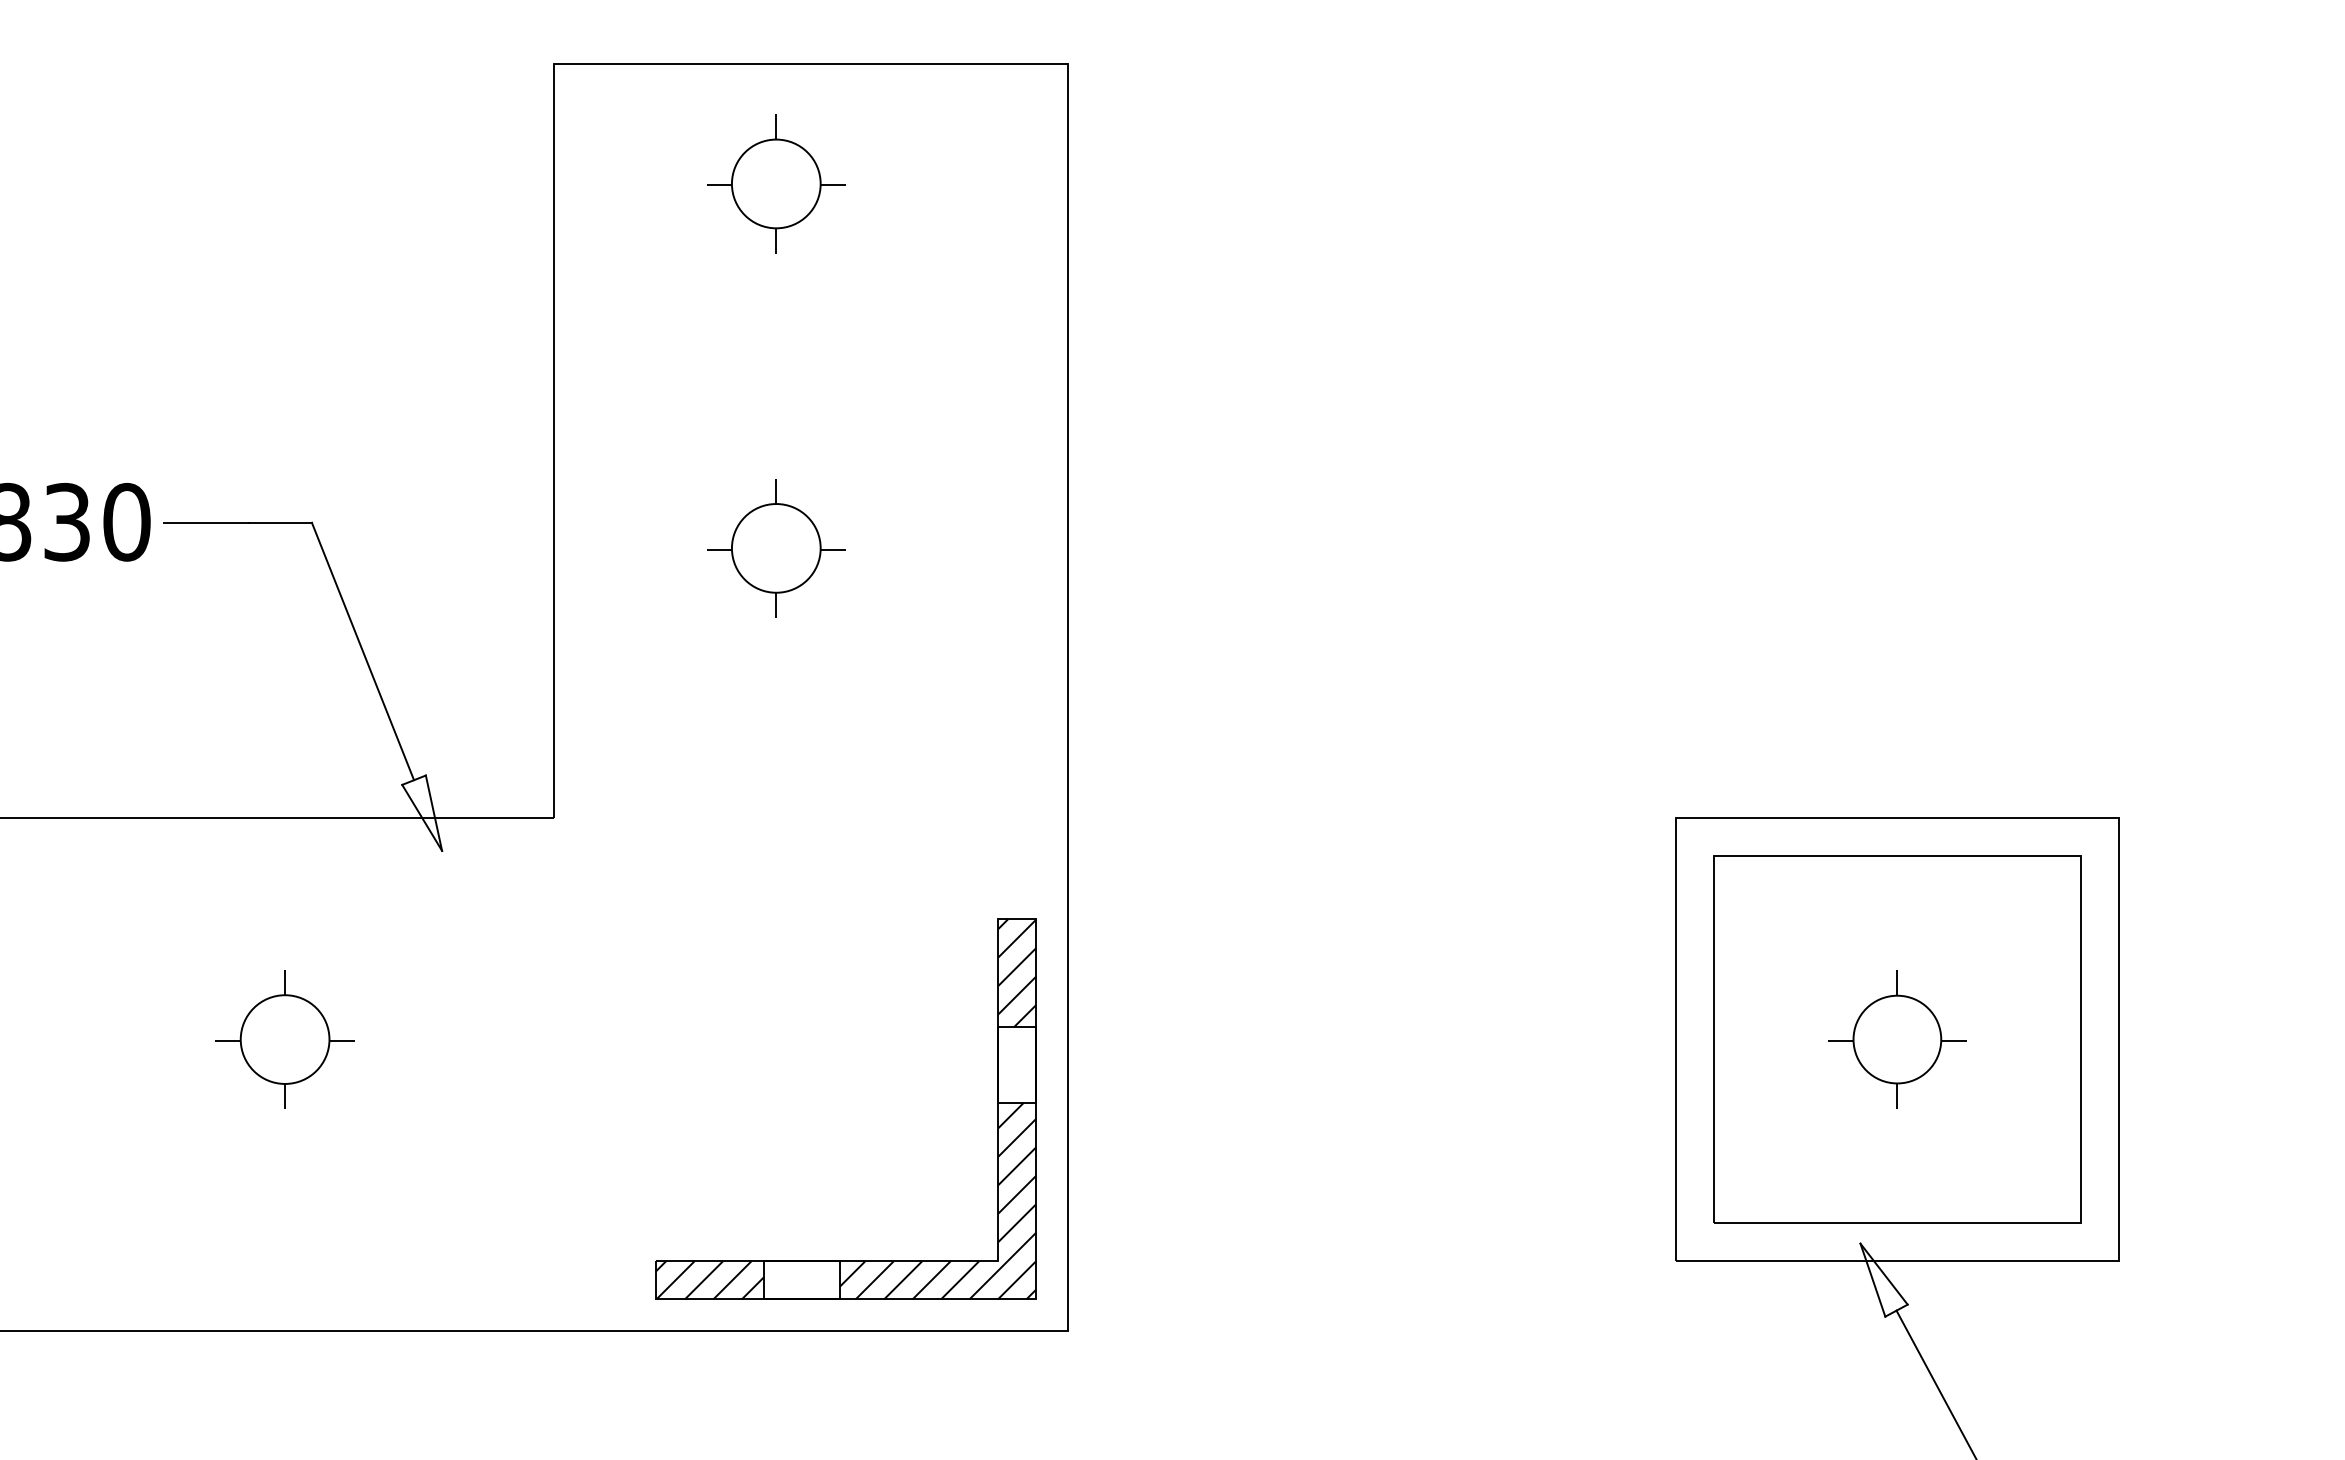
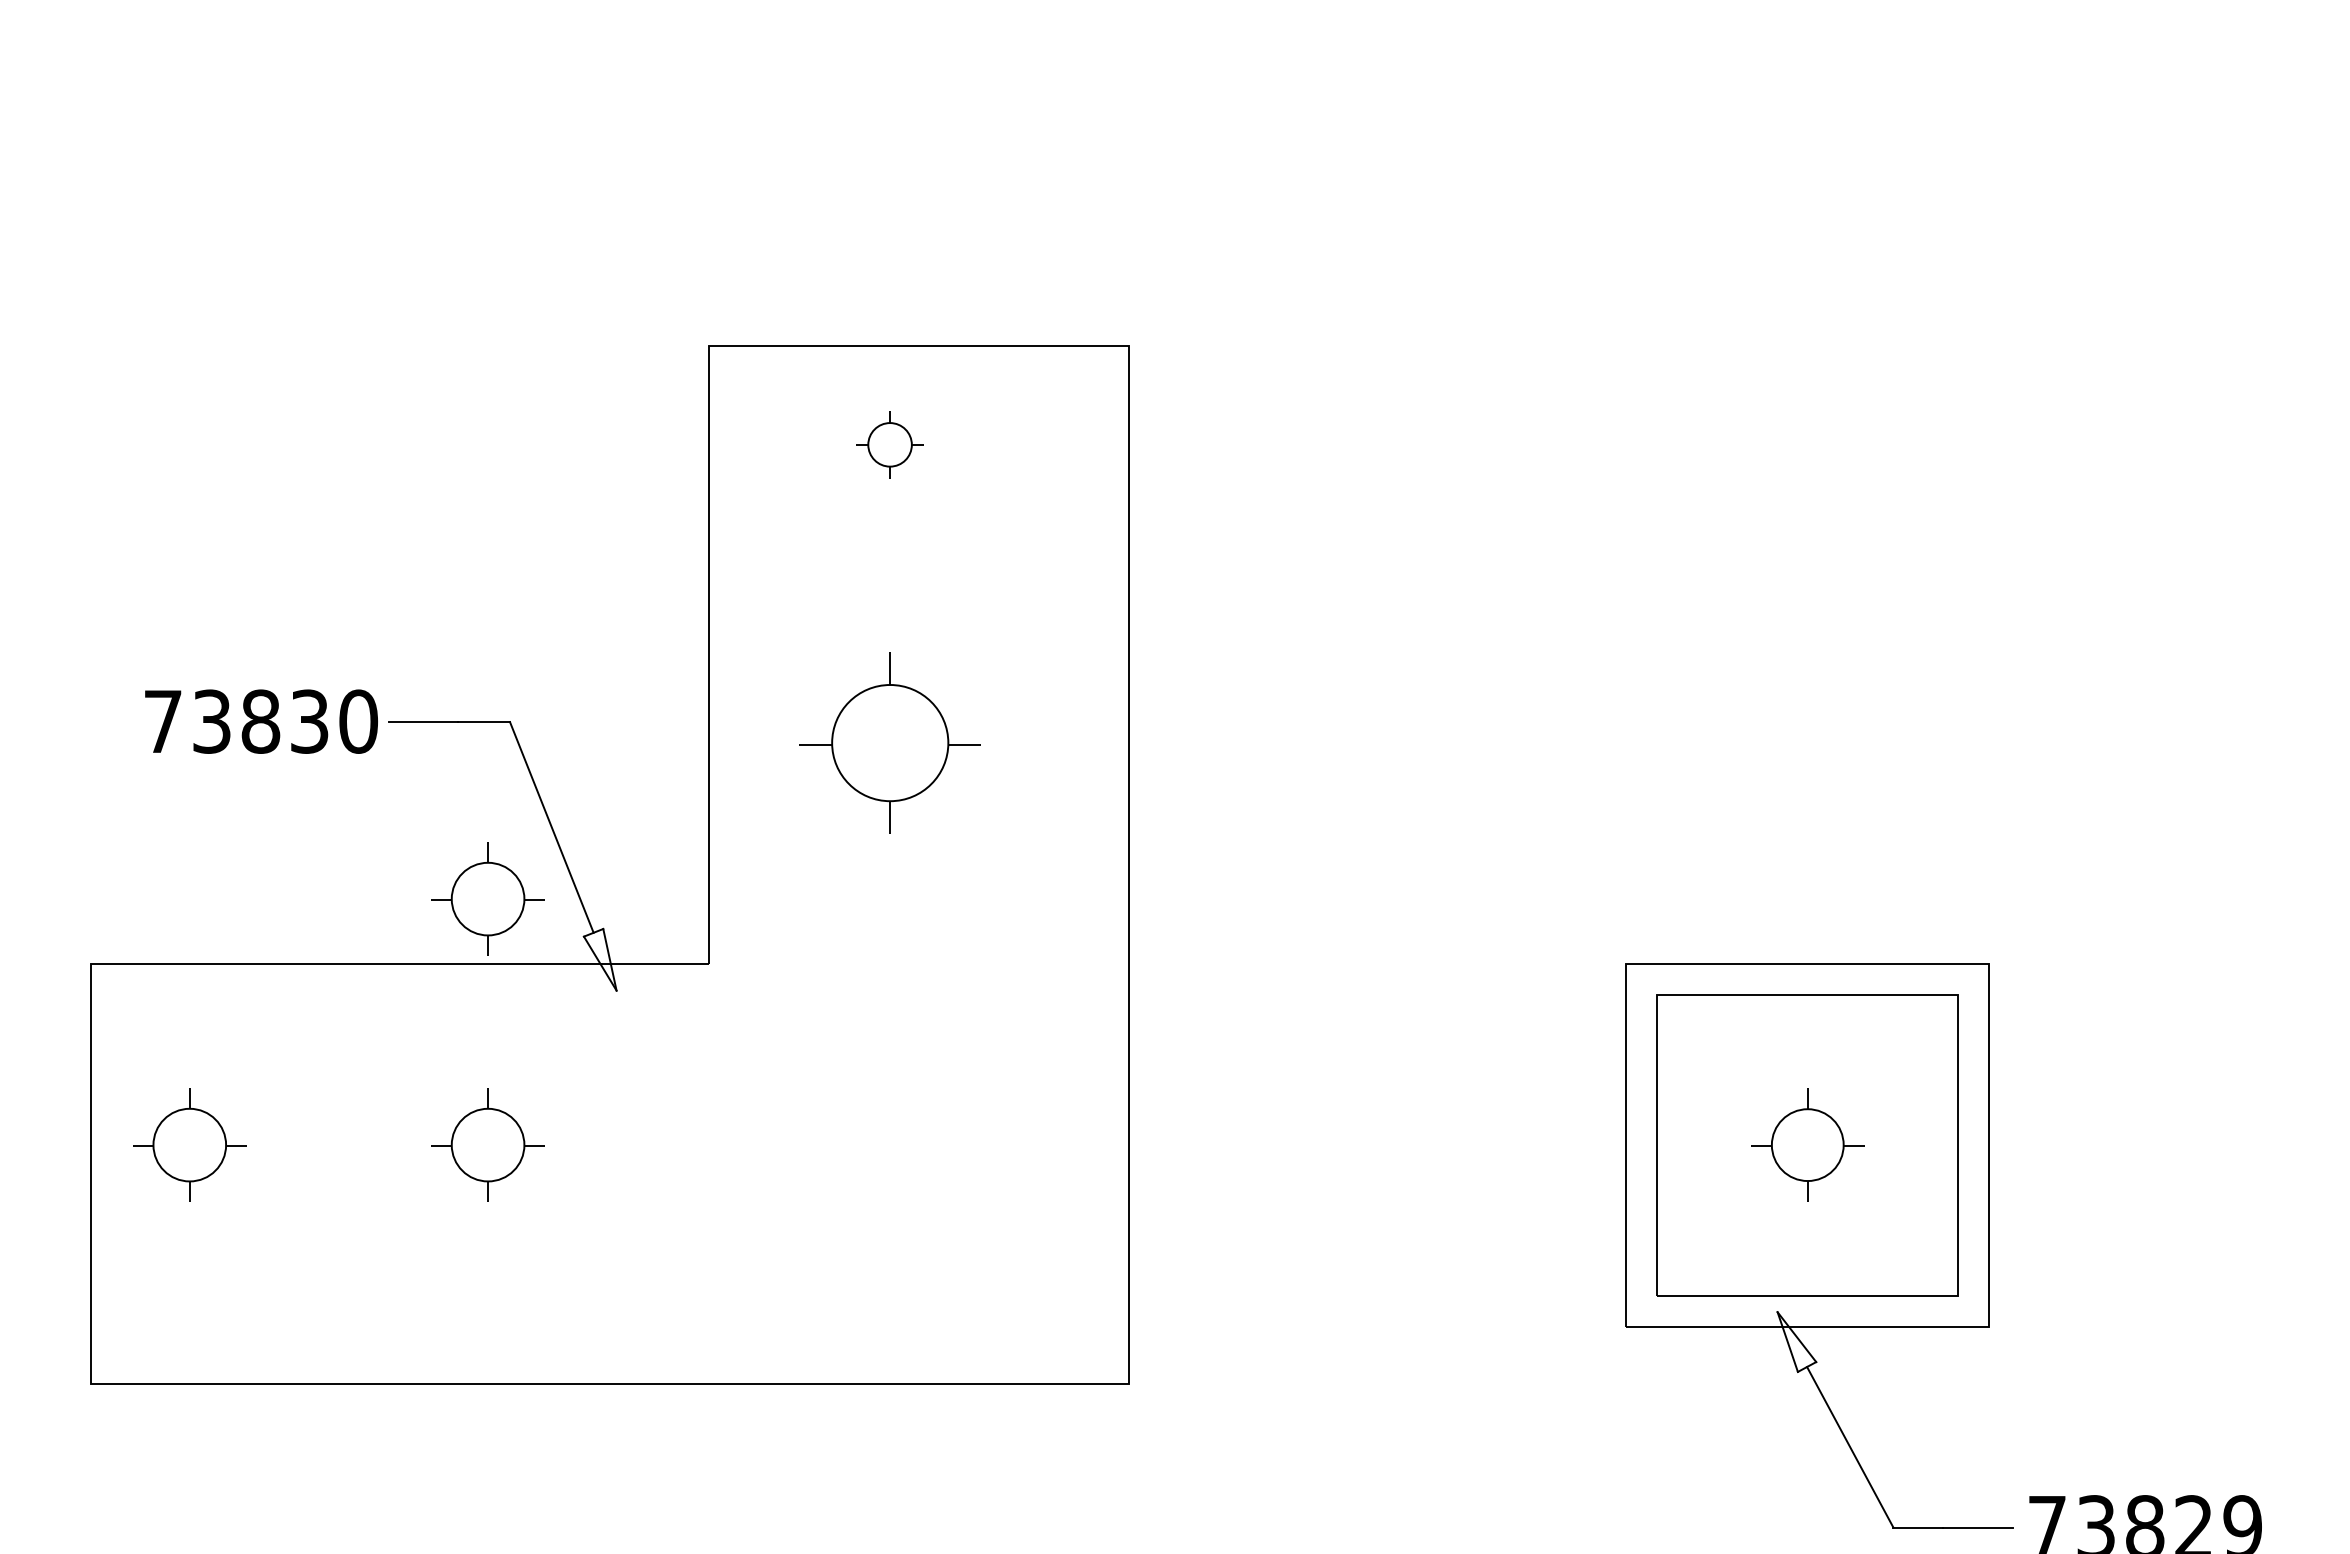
part: (775, 183) -> (889, 444), size x0.6
part: (775, 547) -> (889, 742), size x1.6
part: (284, 738) -> (487, 898), added
part: (997, 1109) -> (1071, 1202), removed

